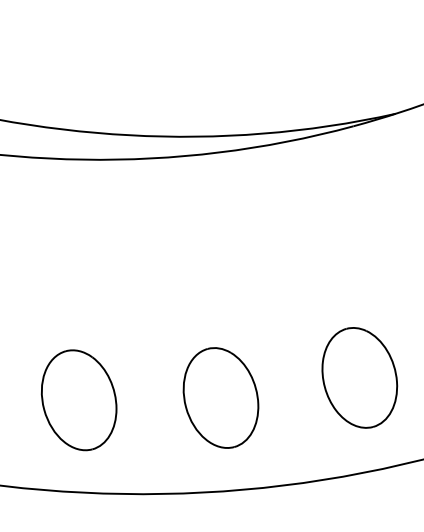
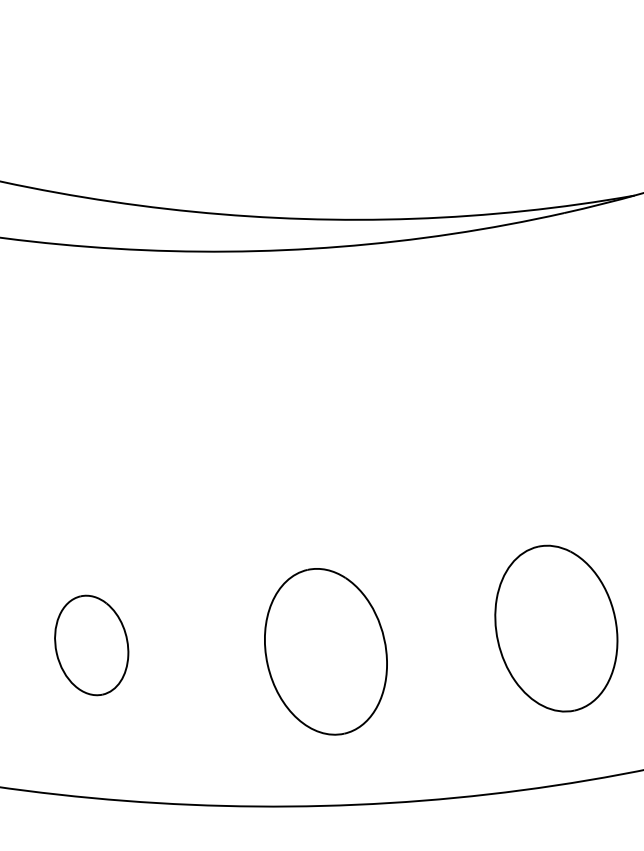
part: (78, 400) -> (90, 645), size x0.6

